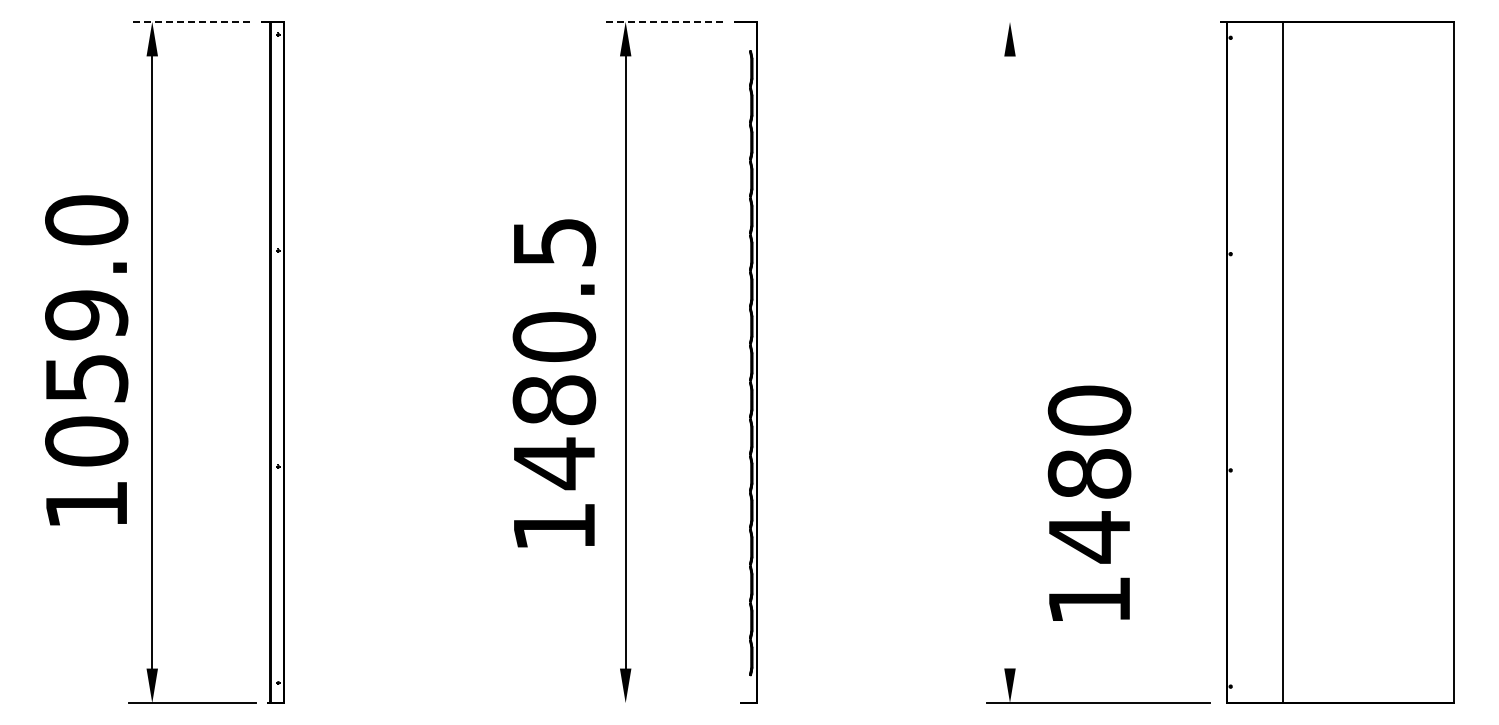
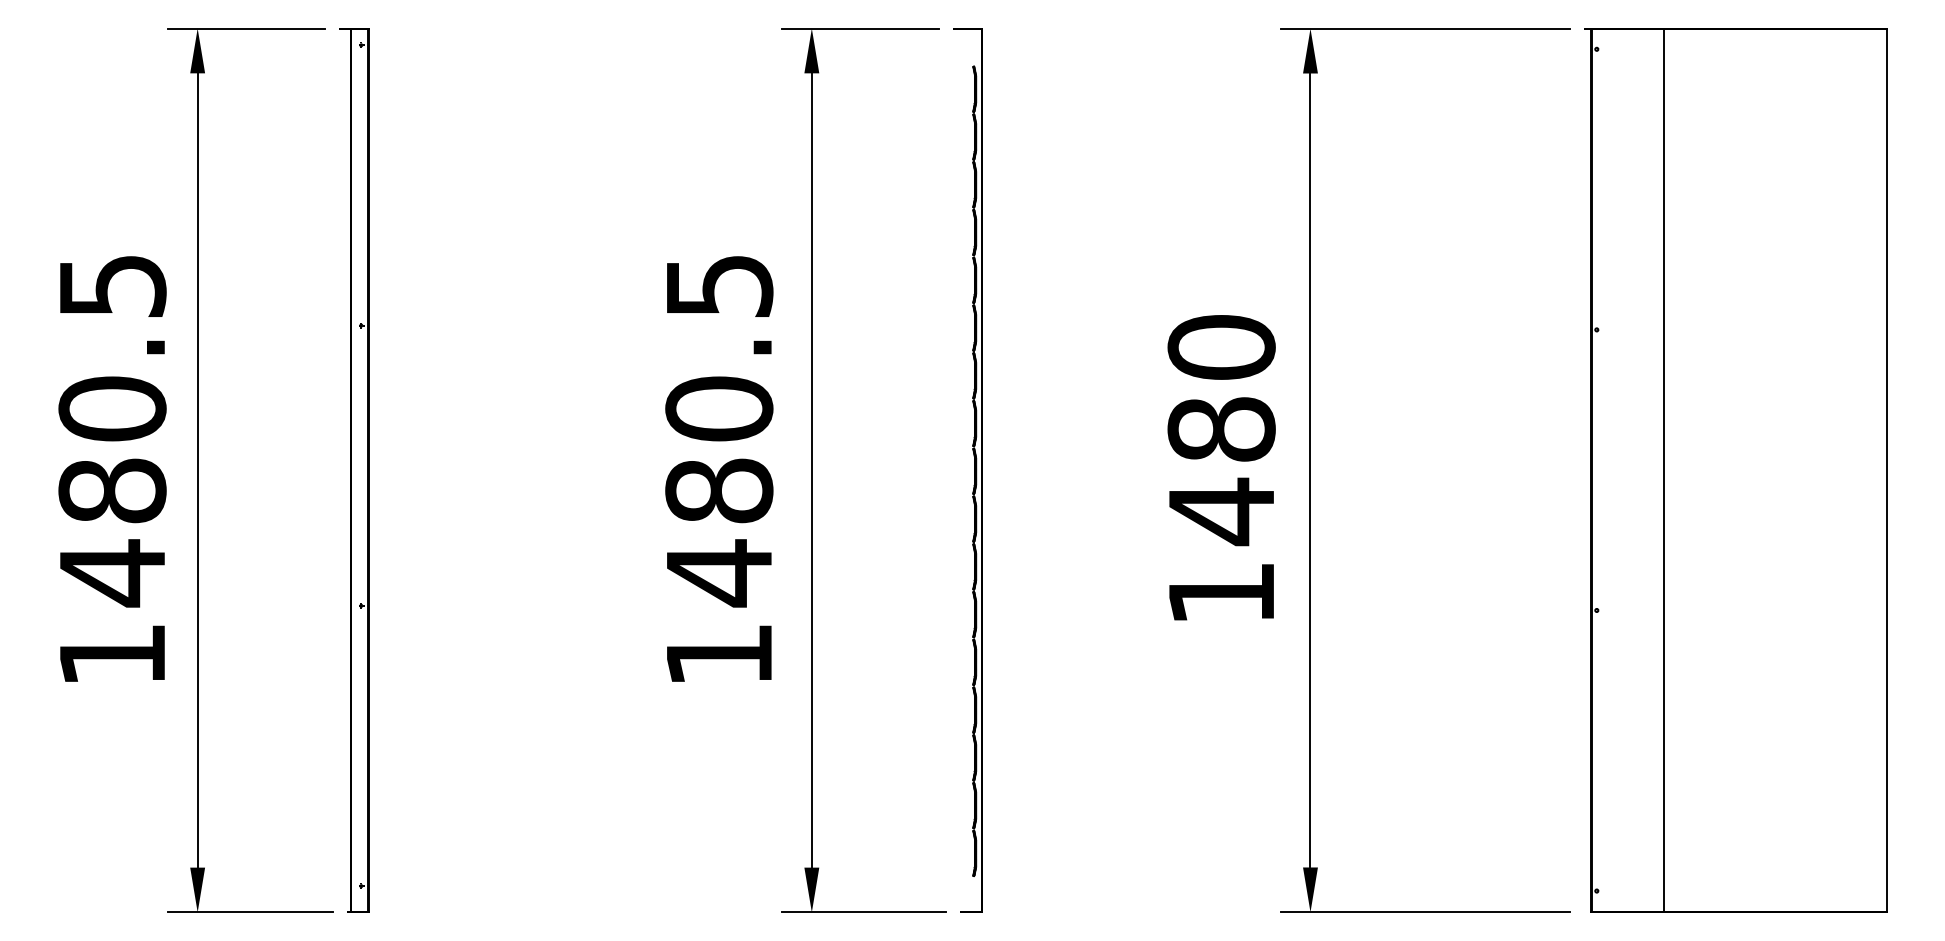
line: (189, 21) -> (245, 28), dashed -> solid
line: (662, 21) -> (859, 28), dashed -> solid
line: (1098, 22) -> (1425, 29), added
text: (86, 331) -> (112, 430), 1059.0 -> 1480.5
line: (1010, 362) -> (1311, 470), added
text: (554, 383) -> (719, 469), moved
text: (1089, 502) -> (1221, 466), moved
line: (665, 703) -> (863, 912), added

